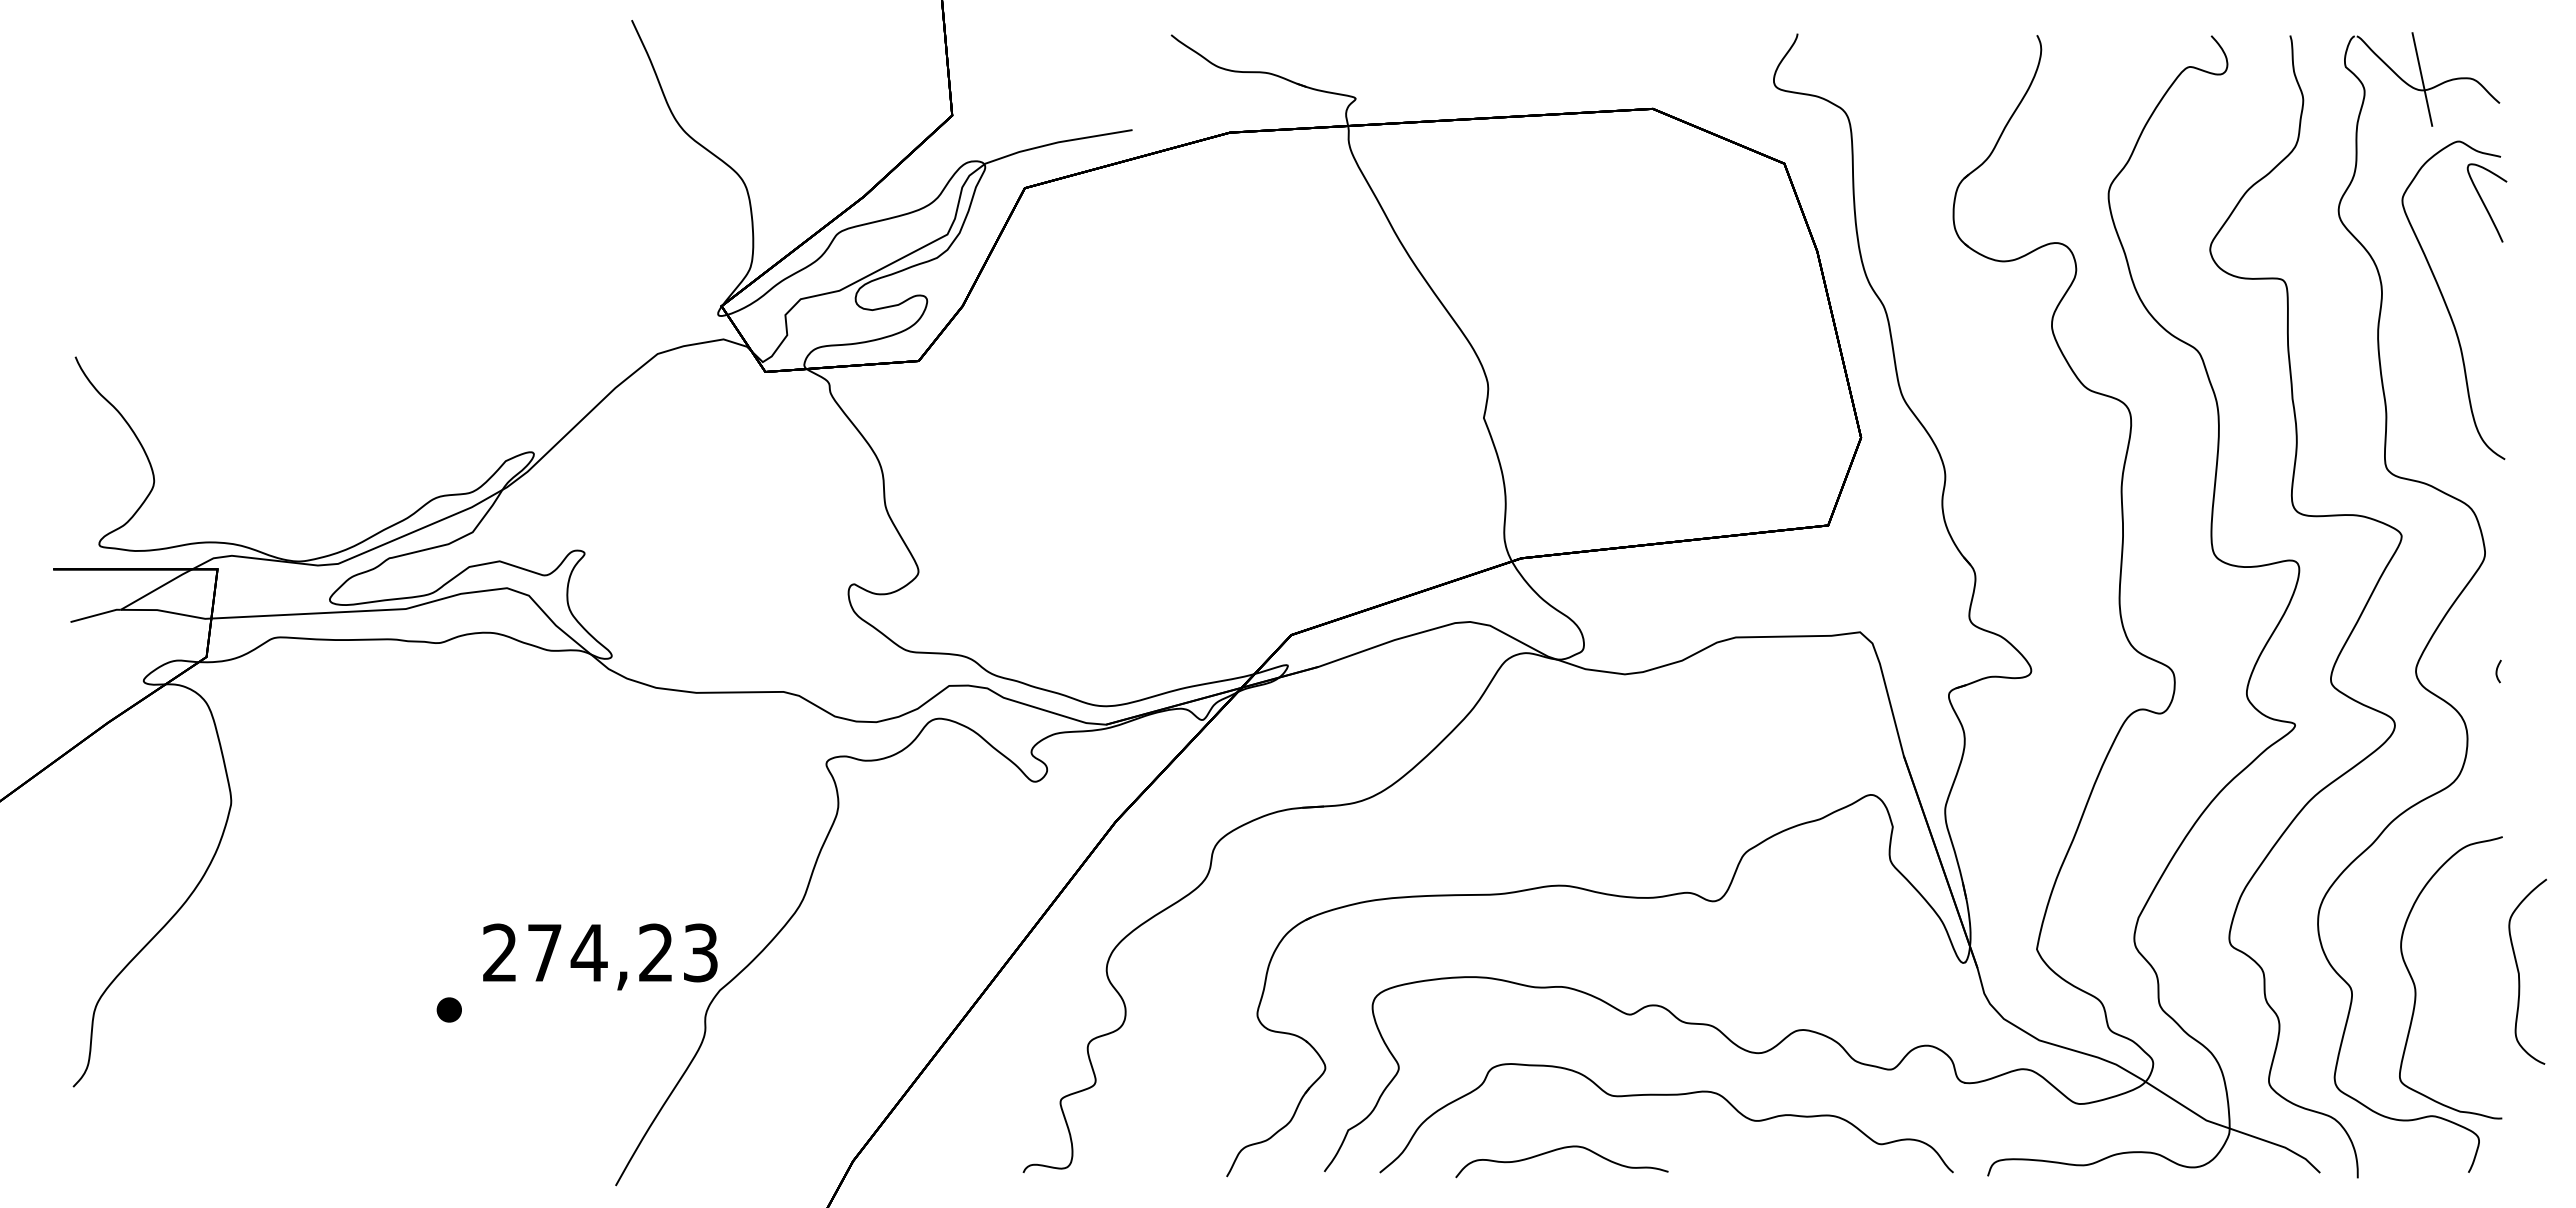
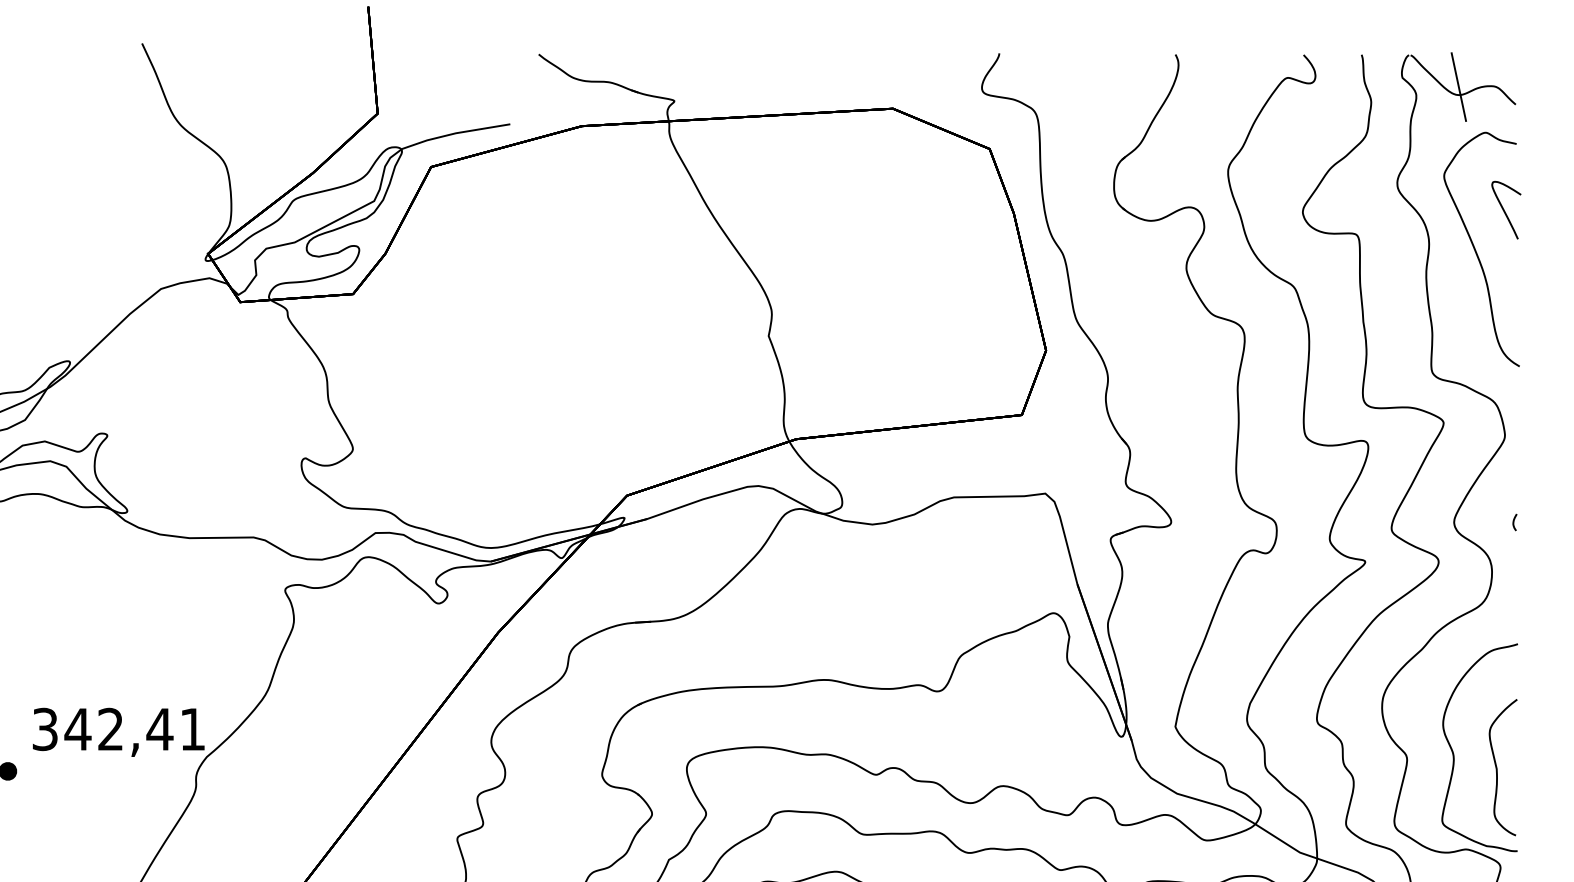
curve: (2484, 202) -> (1504, 209), moved
text: (600, 952) -> (119, 729), 274,23 -> 342,41
curve: (2519, 971) -> (1497, 767), moved

